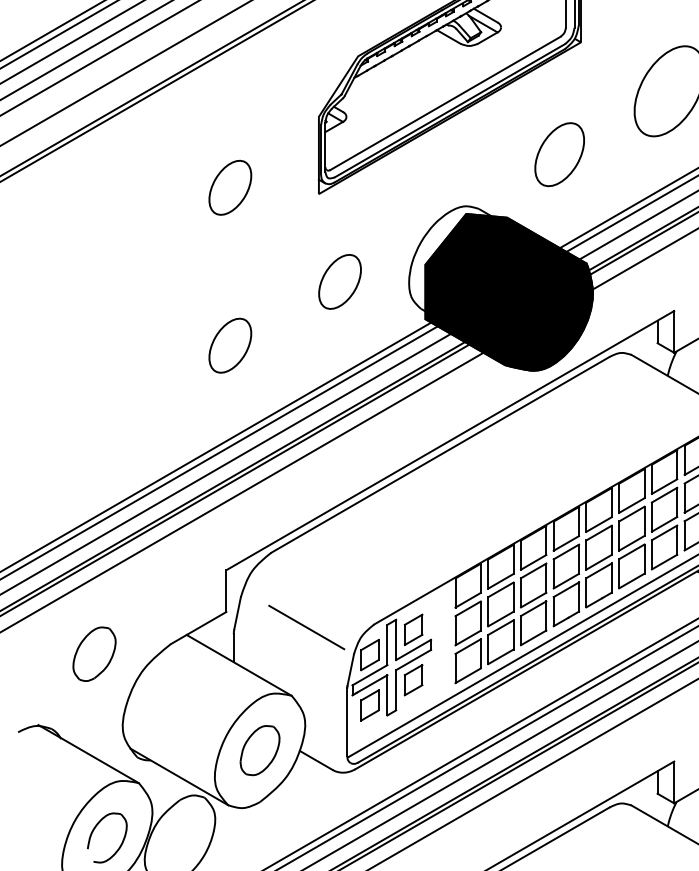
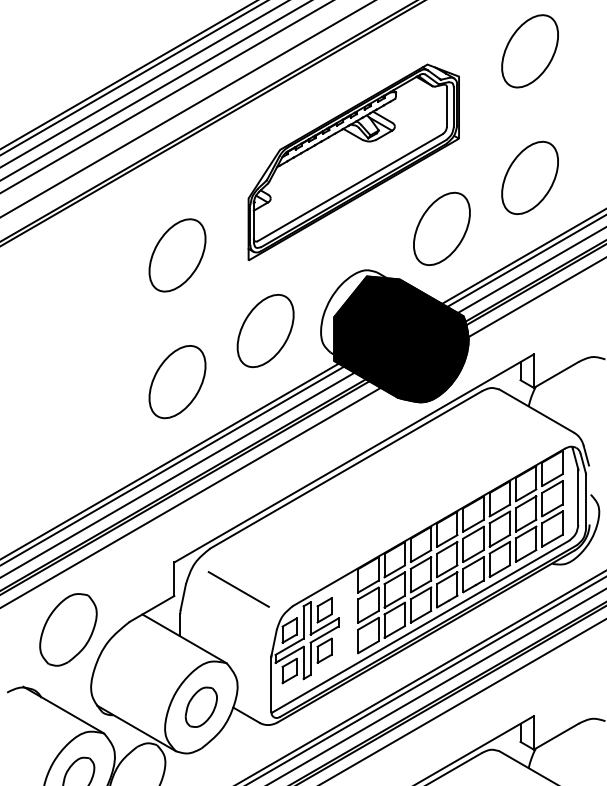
part: (559, 154) -> (441, 228), size x1.43
part: (230, 187) -> (177, 255), size x1.67
part: (339, 281) -> (265, 330), size x1.67
part: (230, 346) -> (177, 382), size x1.67
line: (306, 627) -> (238, 589), moved
part: (94, 653) -> (68, 629), size x1.67

